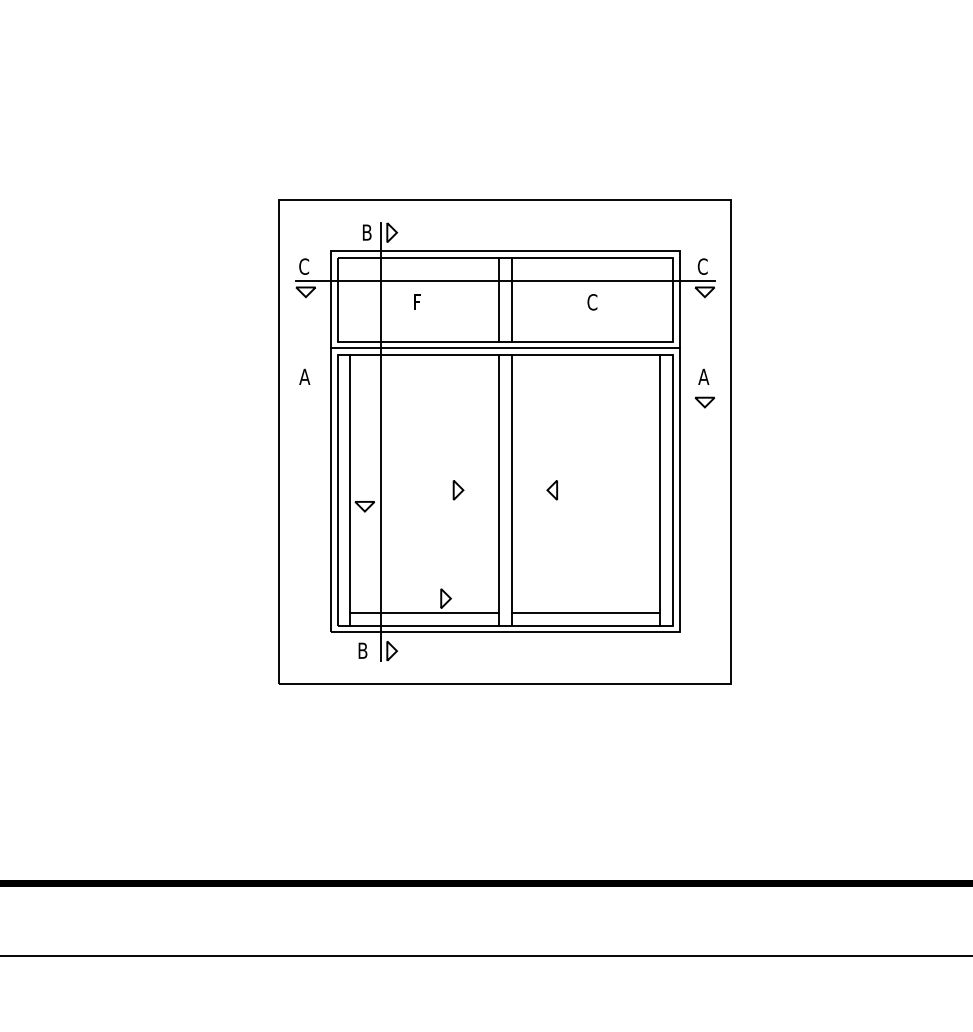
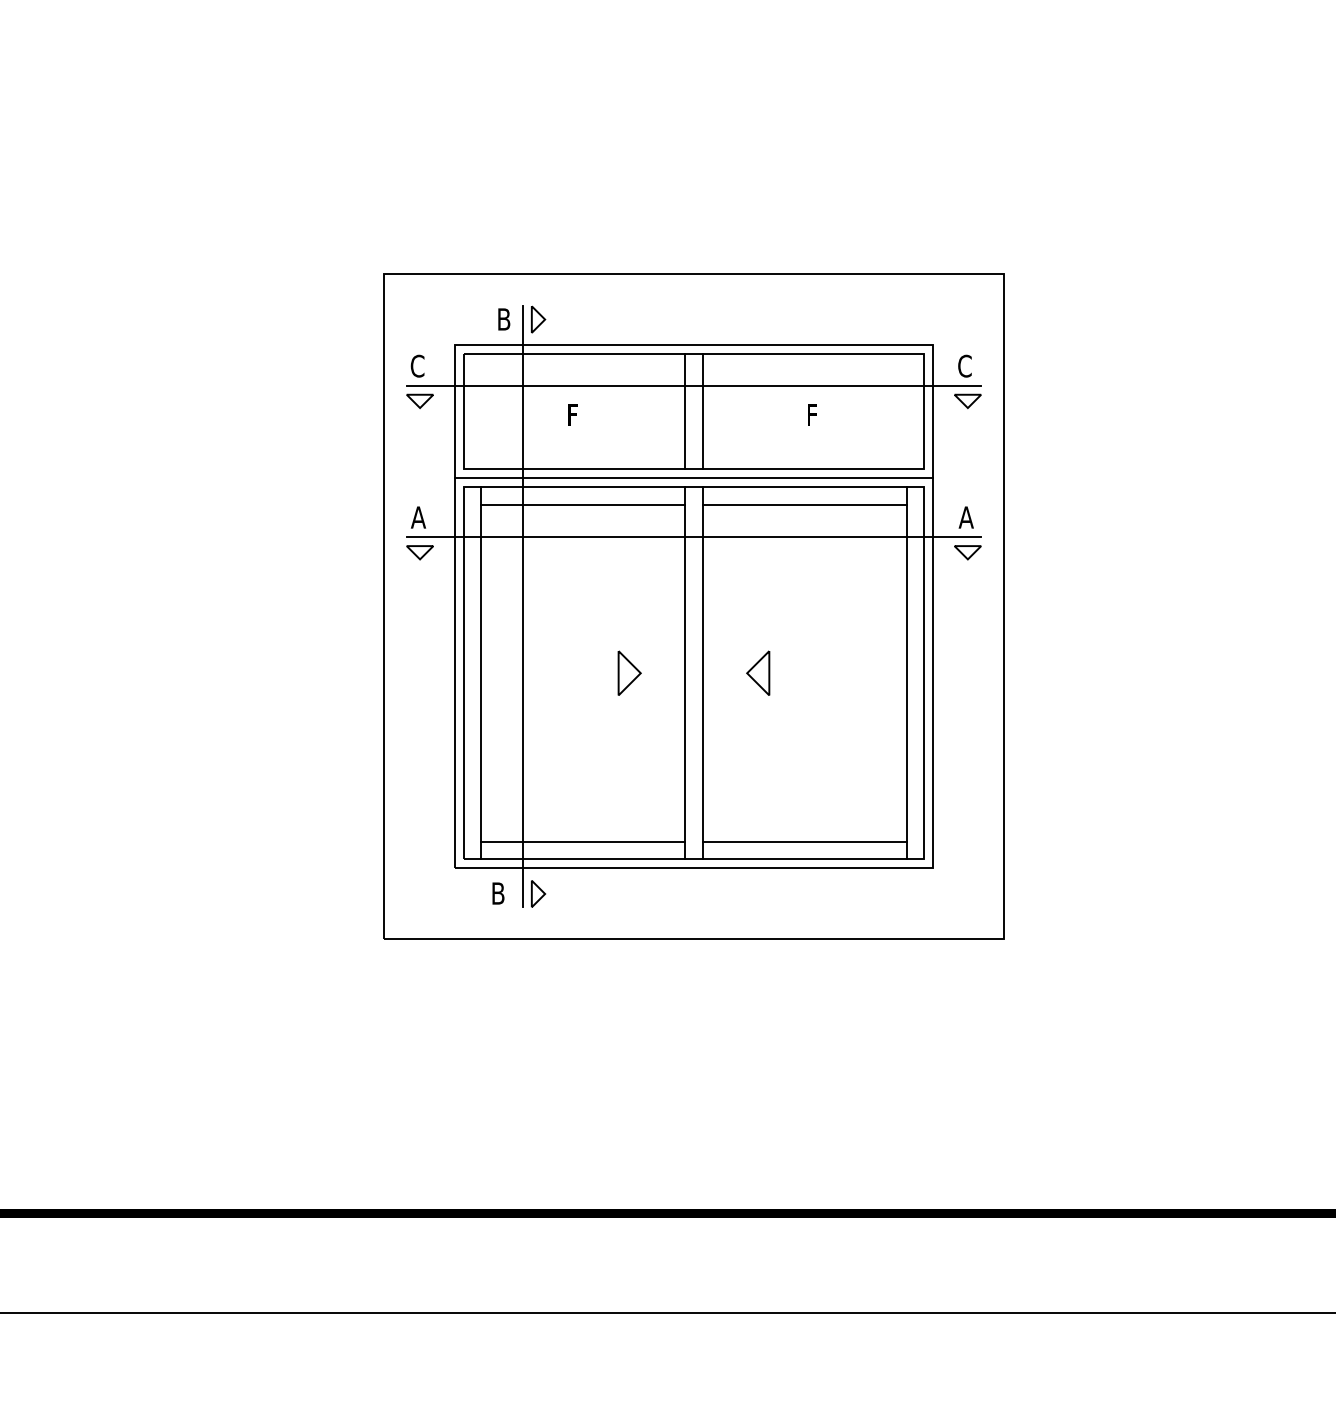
text: (592, 301) -> (813, 414), C -> F
line: (424, 367) -> (583, 504), added
line: (585, 367) -> (804, 504), added
line: (505, 391) -> (693, 537), added
part: (458, 489) -> (629, 672), size x1.67
part: (552, 489) -> (758, 672), size x1.67
part: (364, 506) -> (419, 552), moved
part: (446, 598) -> (612, 821), removed

